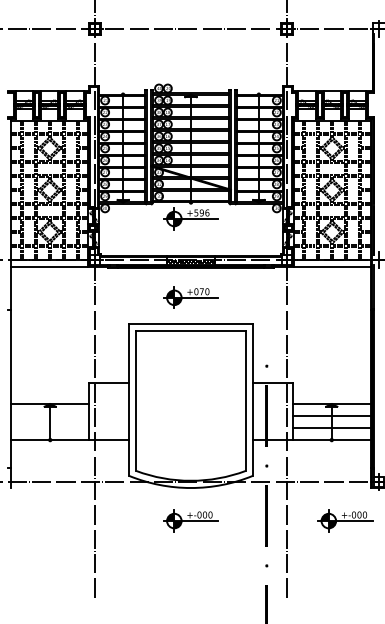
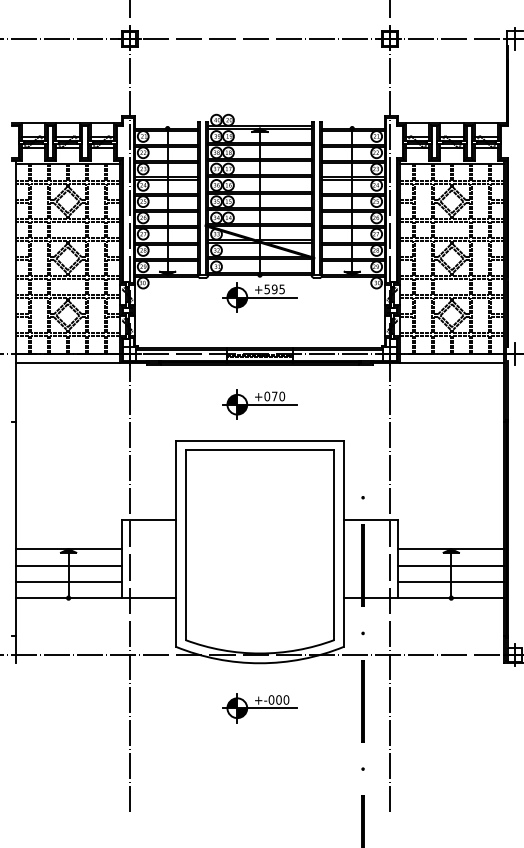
text: (207, 213) -> (282, 289), +596 -> +595
line: (50, 416) -> (68, 565), added
line: (50, 427) -> (68, 581), added
part: (345, 521) -> (469, 708), removed

